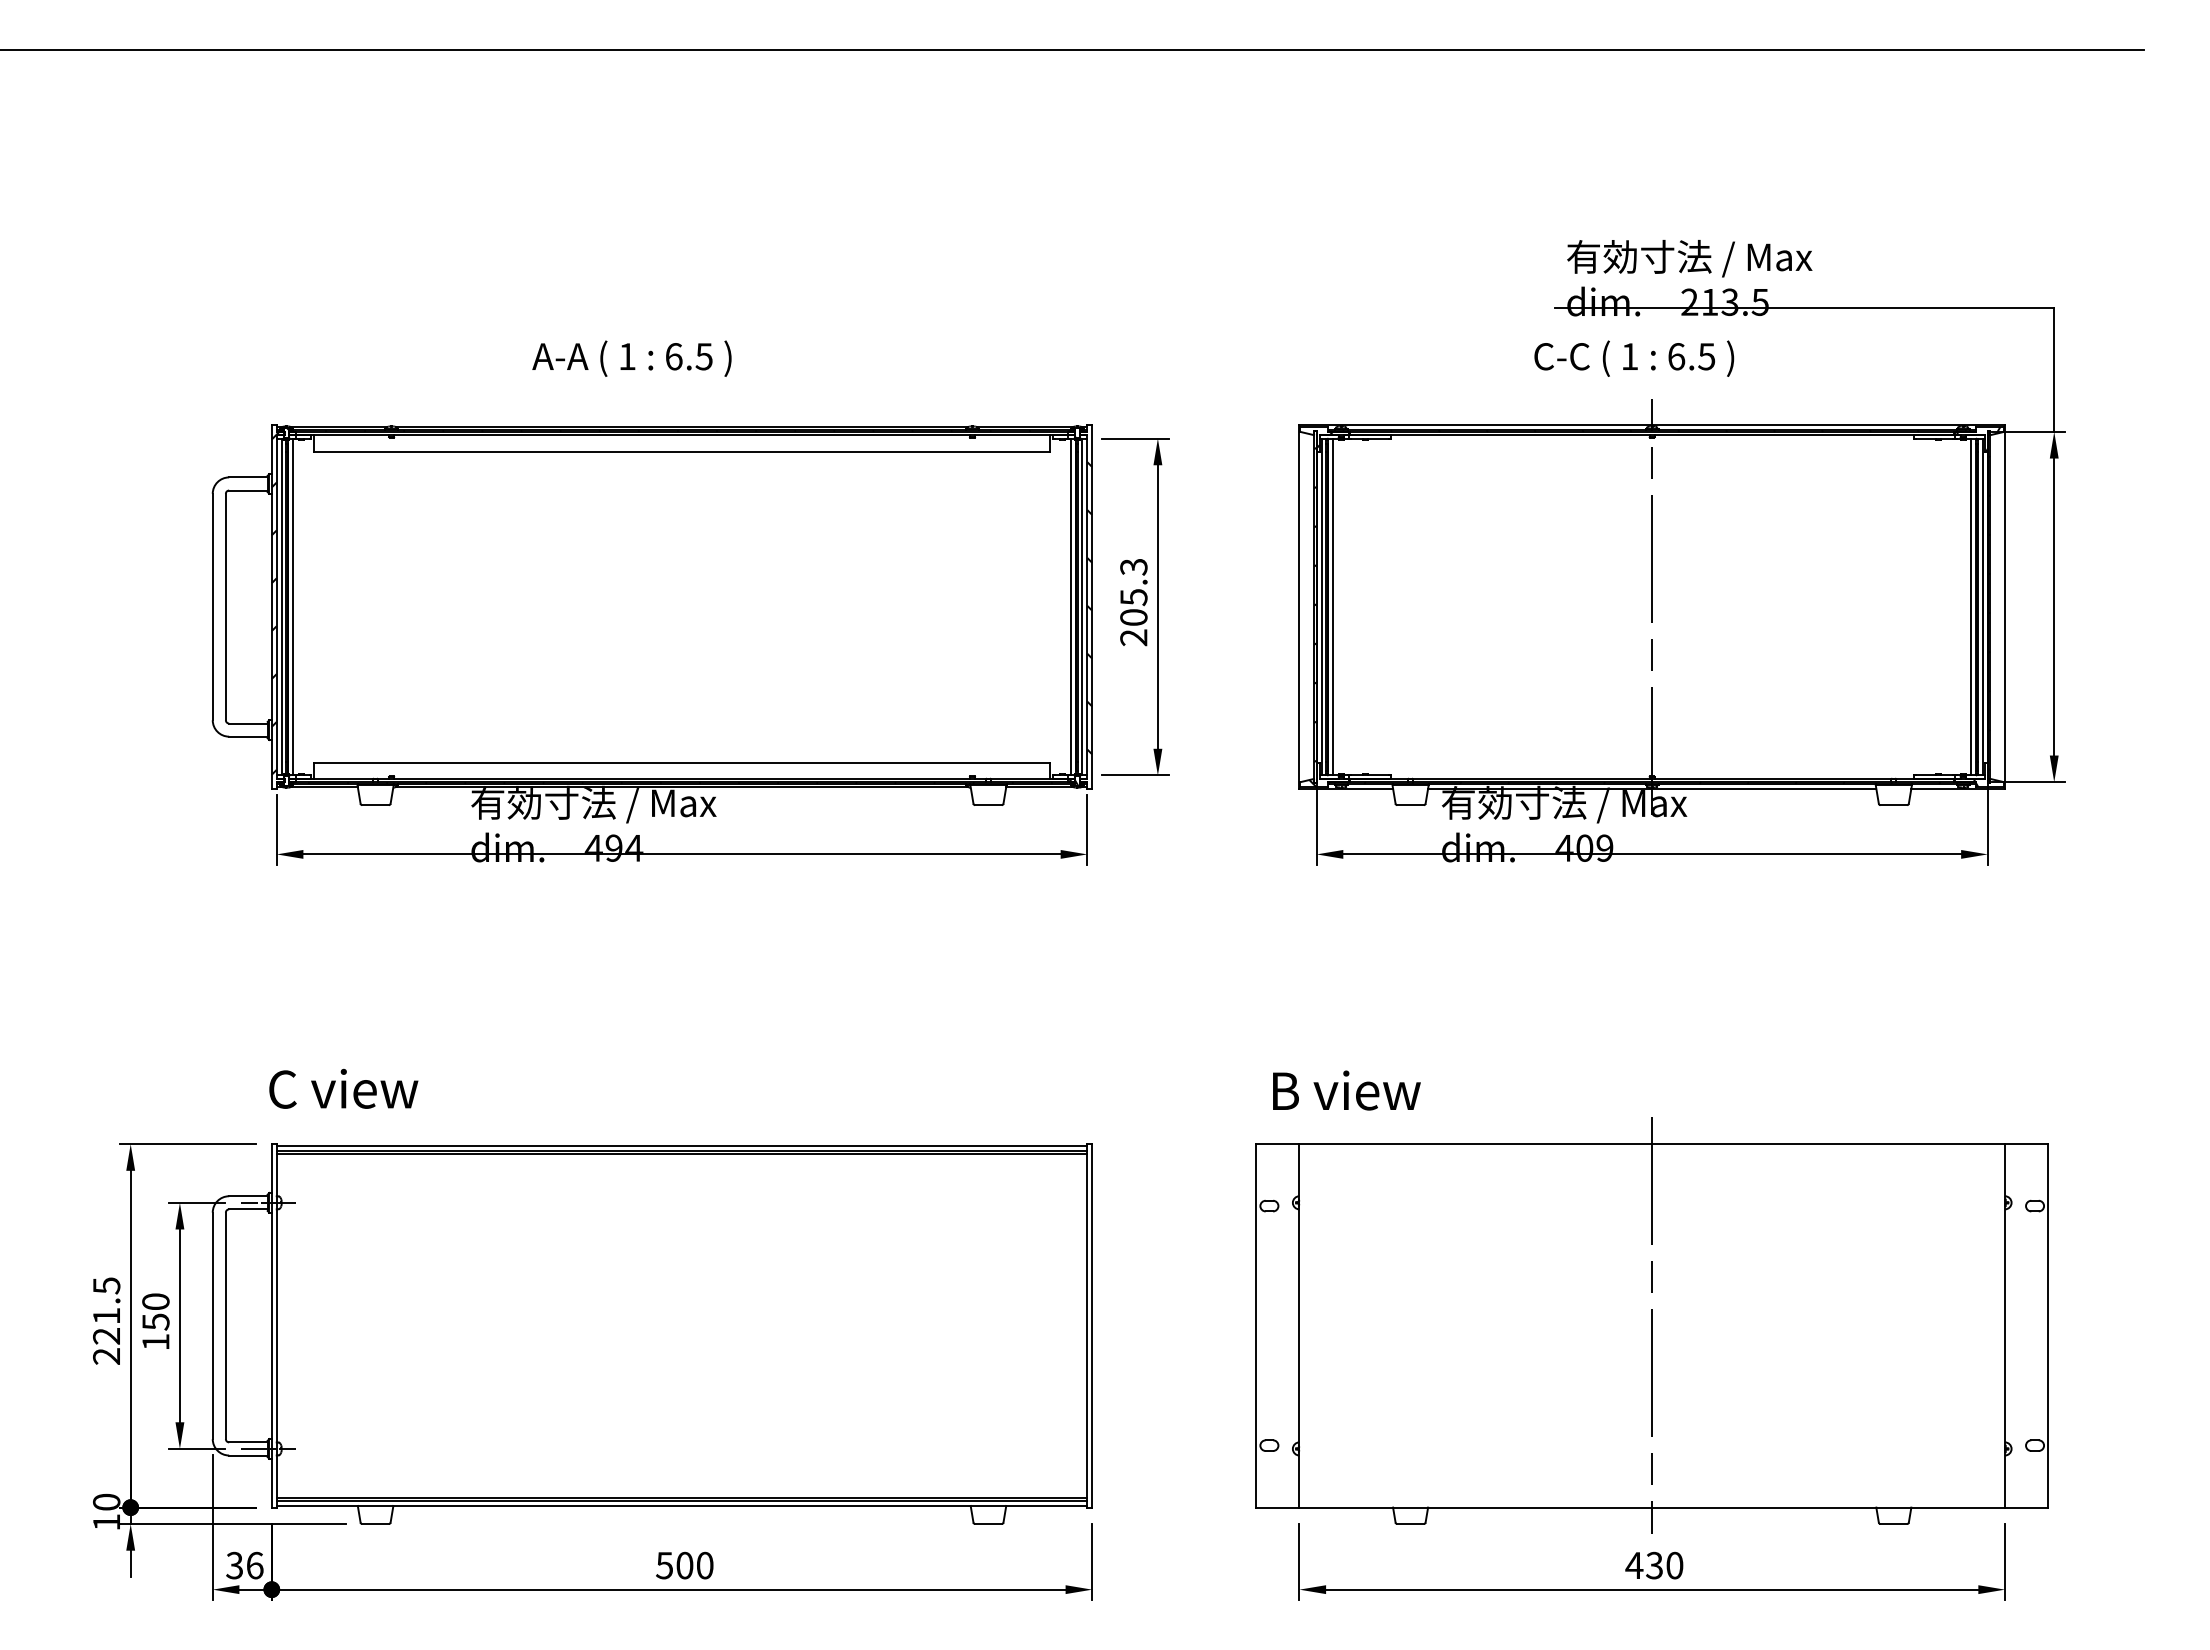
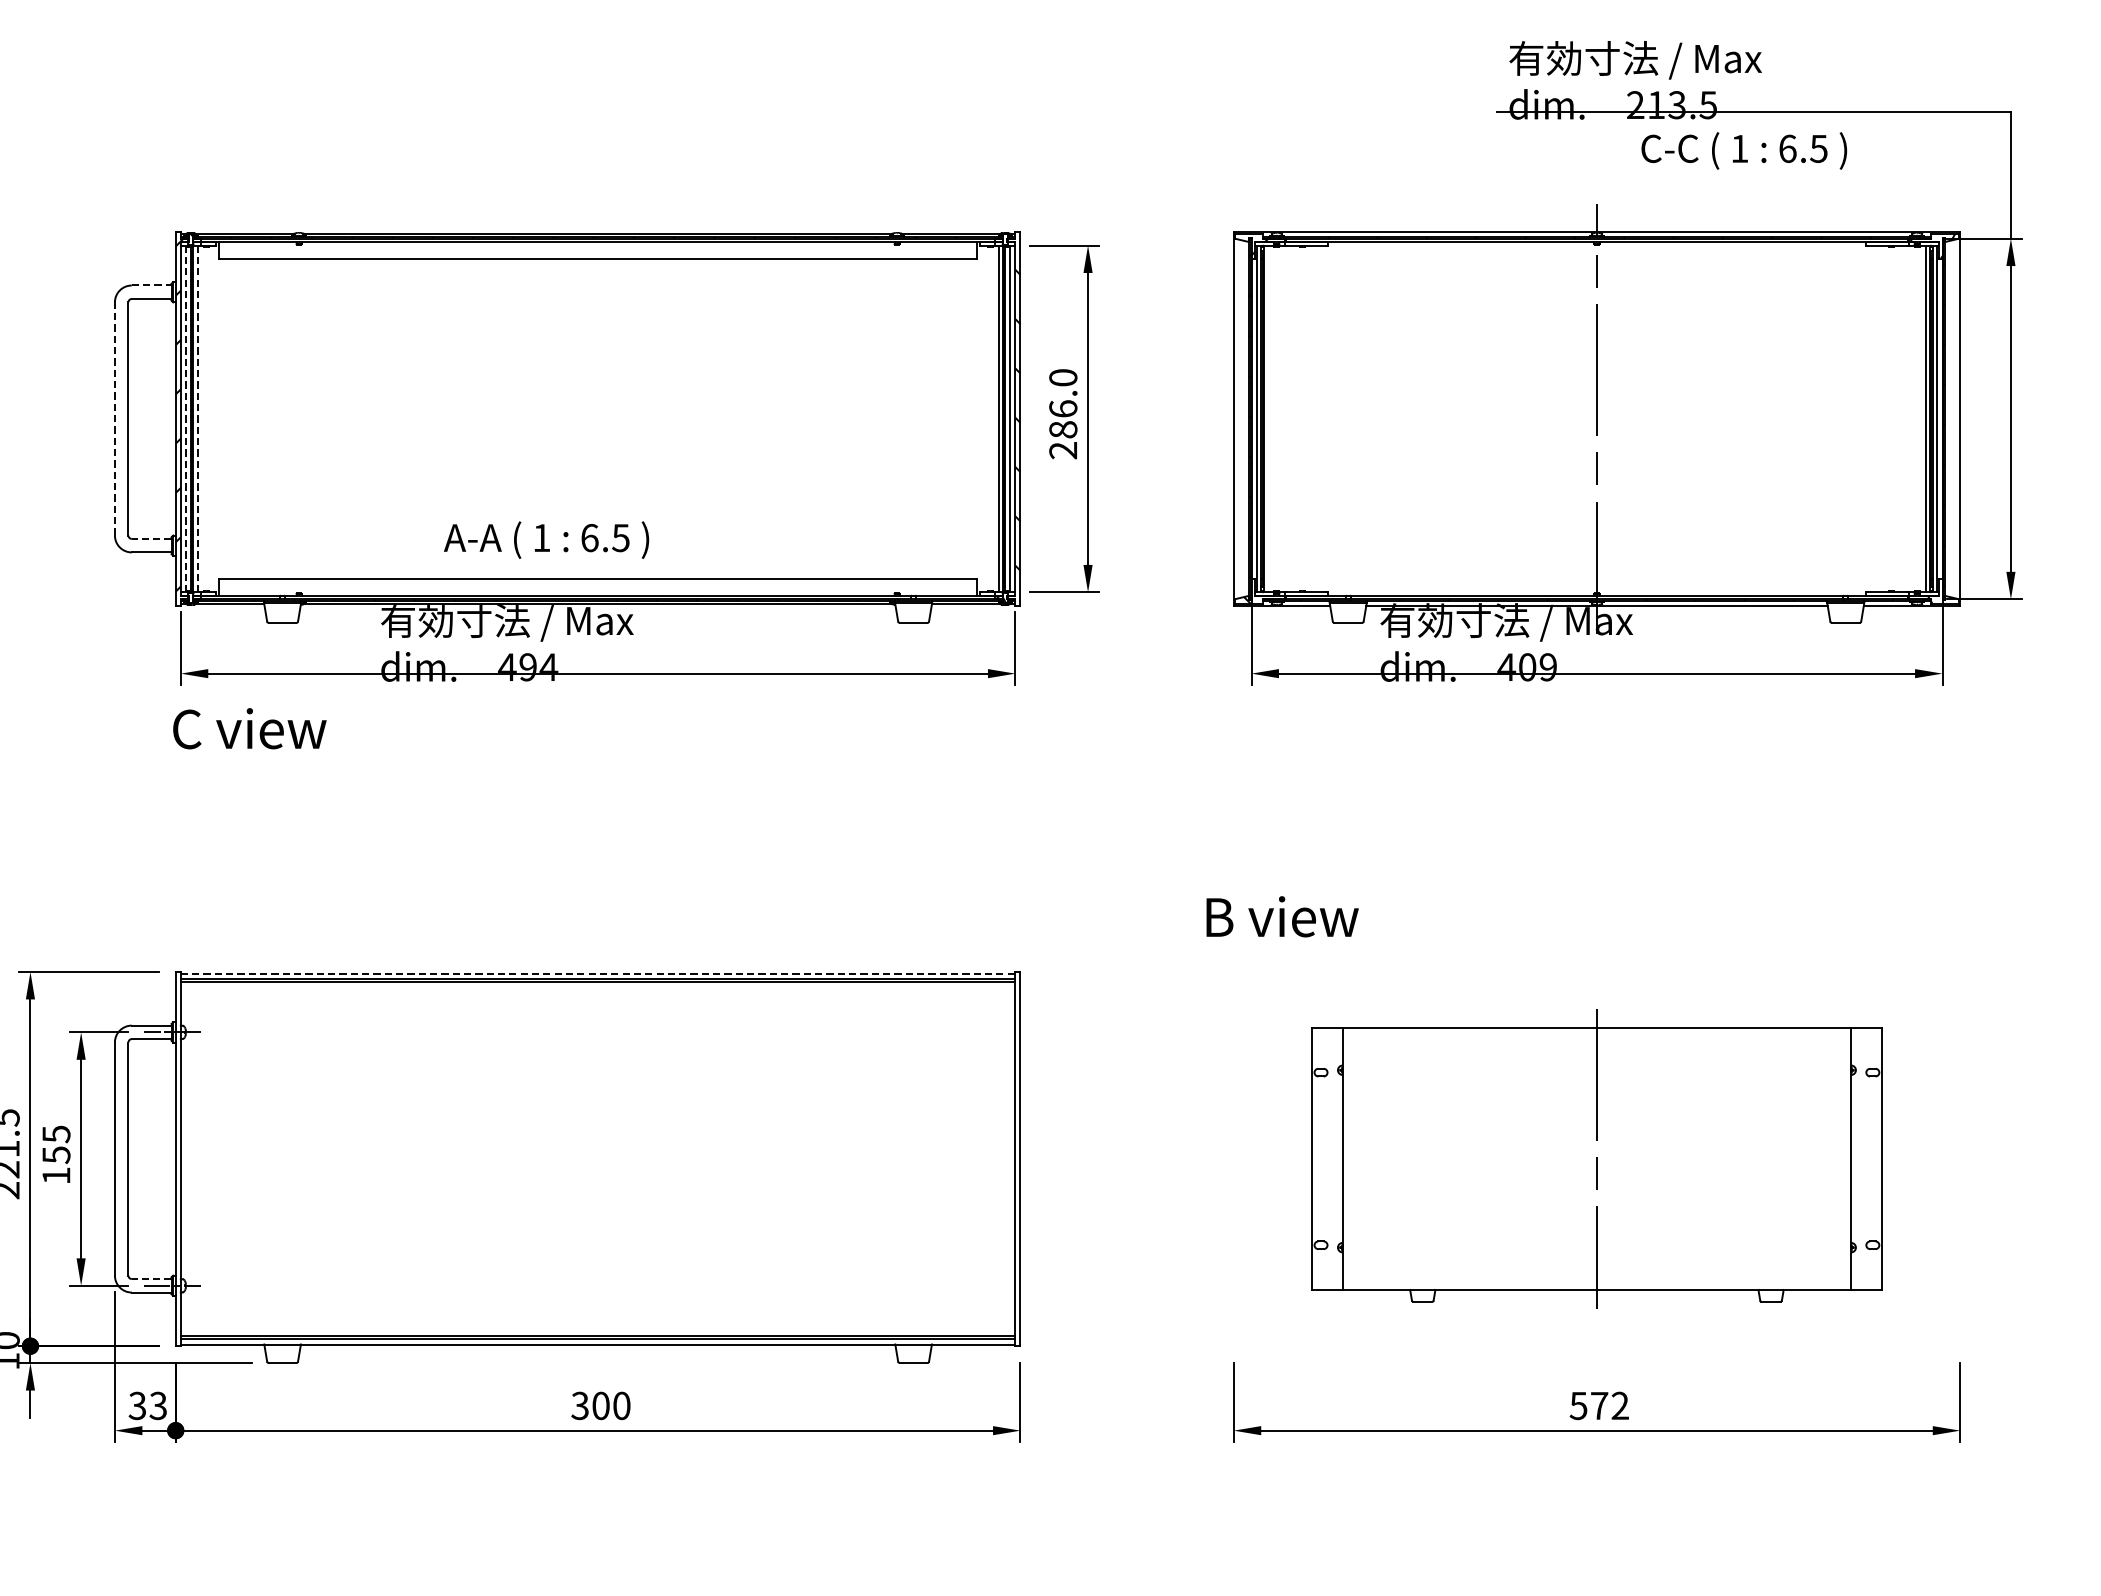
text: (631, 358) -> (546, 539), moved
text: (1634, 358) -> (1744, 150), moved
line: (248, 477) -> (151, 285), solid -> dashed
text: (1133, 591) -> (1062, 402), 205.3 -> 286.0
line: (212, 606) -> (114, 418), solid -> dashed
line: (1333, 606) -> (1268, 418), removed
line: (281, 607) -> (185, 419), solid -> dashed
line: (293, 607) -> (198, 419), solid -> dashed
line: (247, 723) -> (150, 538), solid -> dashed
text: (343, 1088) -> (249, 728), moved
line: (682, 1145) -> (598, 973), solid -> dashed
text: (155, 1301) -> (55, 1133), 150 -> 155
part: (1651, 1325) -> (1596, 1158), size x0.7
line: (247, 1442) -> (150, 1279), solid -> dashed
text: (664, 1564) -> (580, 1404), 500 -> 300
text: (254, 1565) -> (157, 1405), 36 -> 33
text: (1654, 1565) -> (1599, 1405), 430 -> 572

